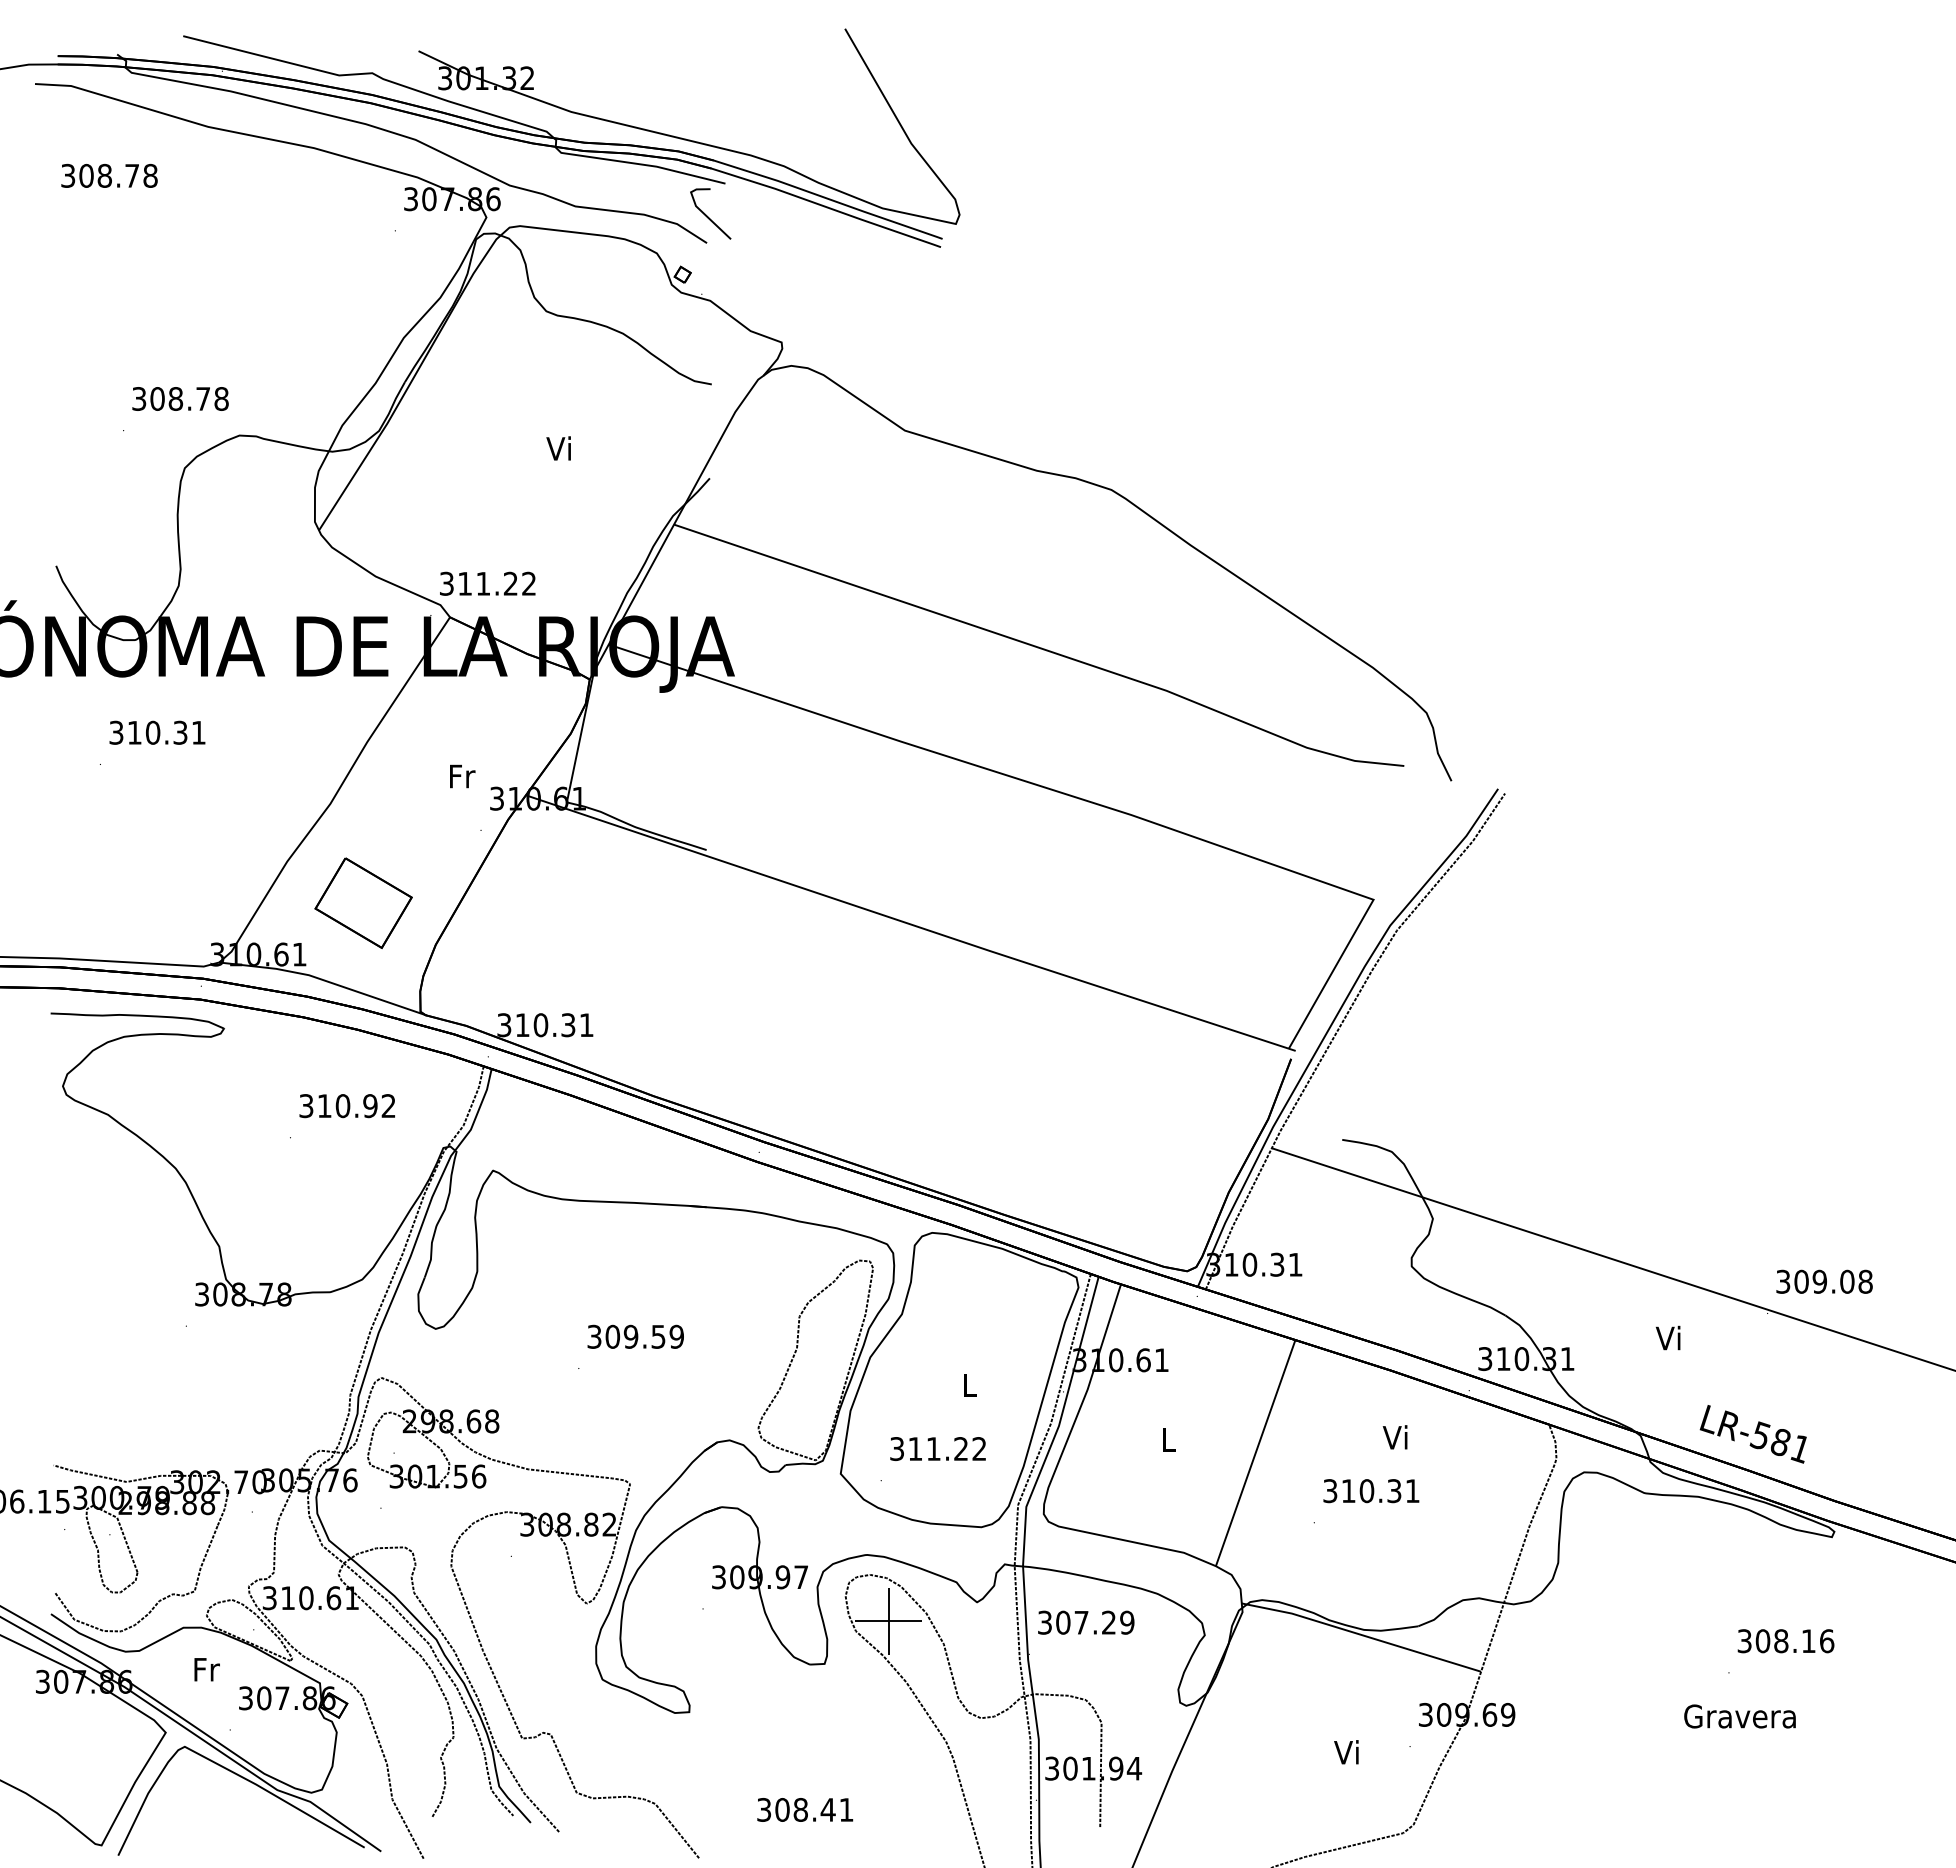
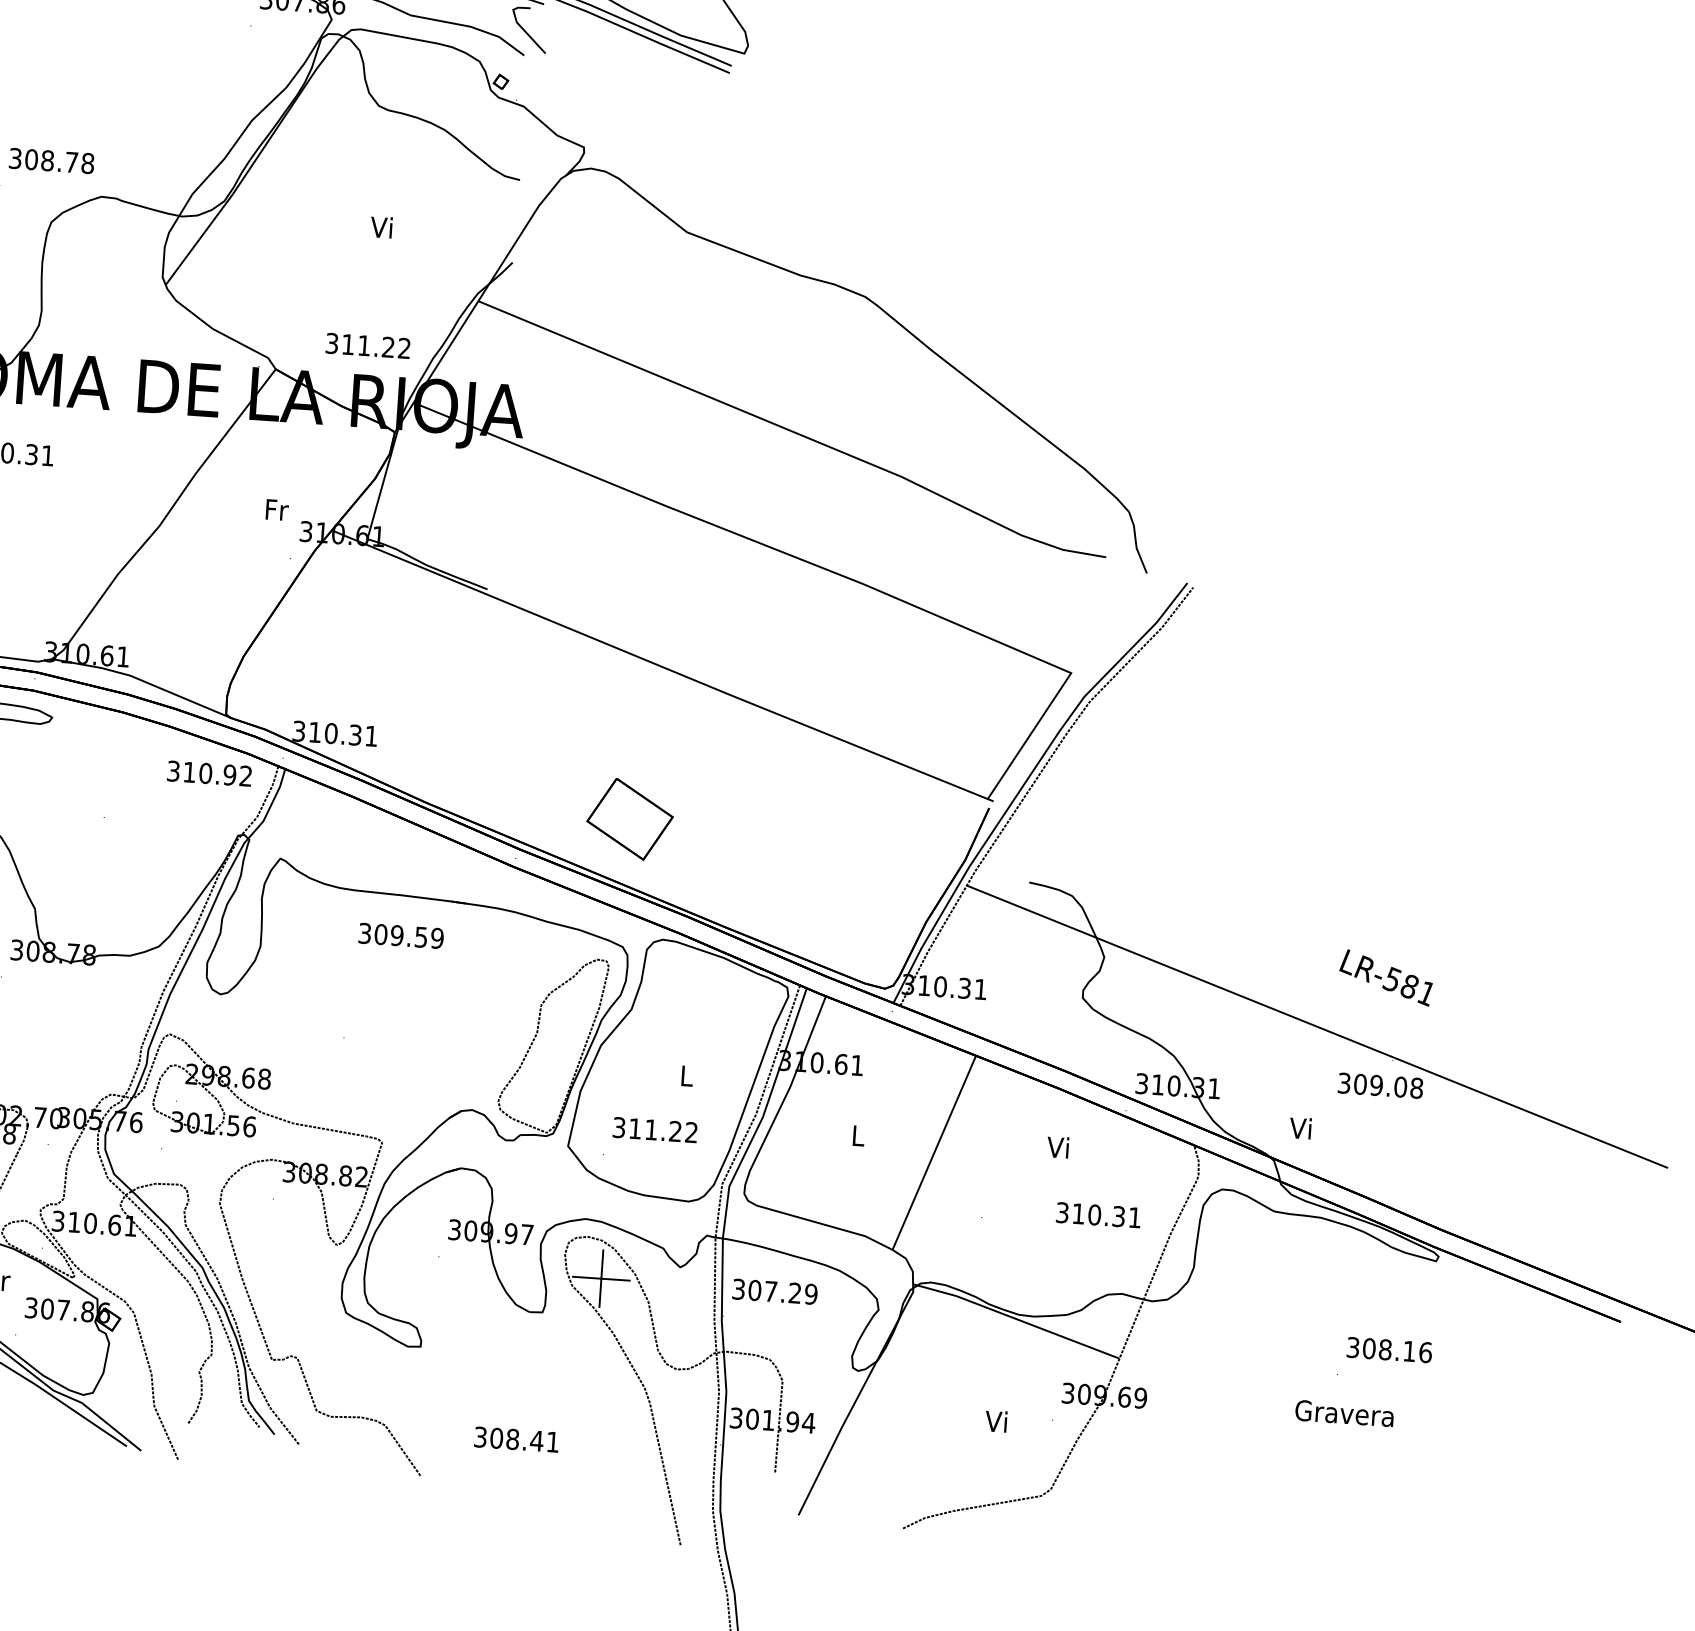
text: (487, 583) -> (367, 345), moved
part: (363, 902) -> (629, 818), moved
text: (346, 1106) -> (208, 774), moved
text: (1824, 1281) -> (1380, 1085), moved
text: (635, 1336) -> (401, 935), moved
text: (1667, 1337) -> (1299, 1127), moved
text: (1752, 1434) -> (1385, 977), moved
text: (1371, 1491) -> (1098, 1215), moved

